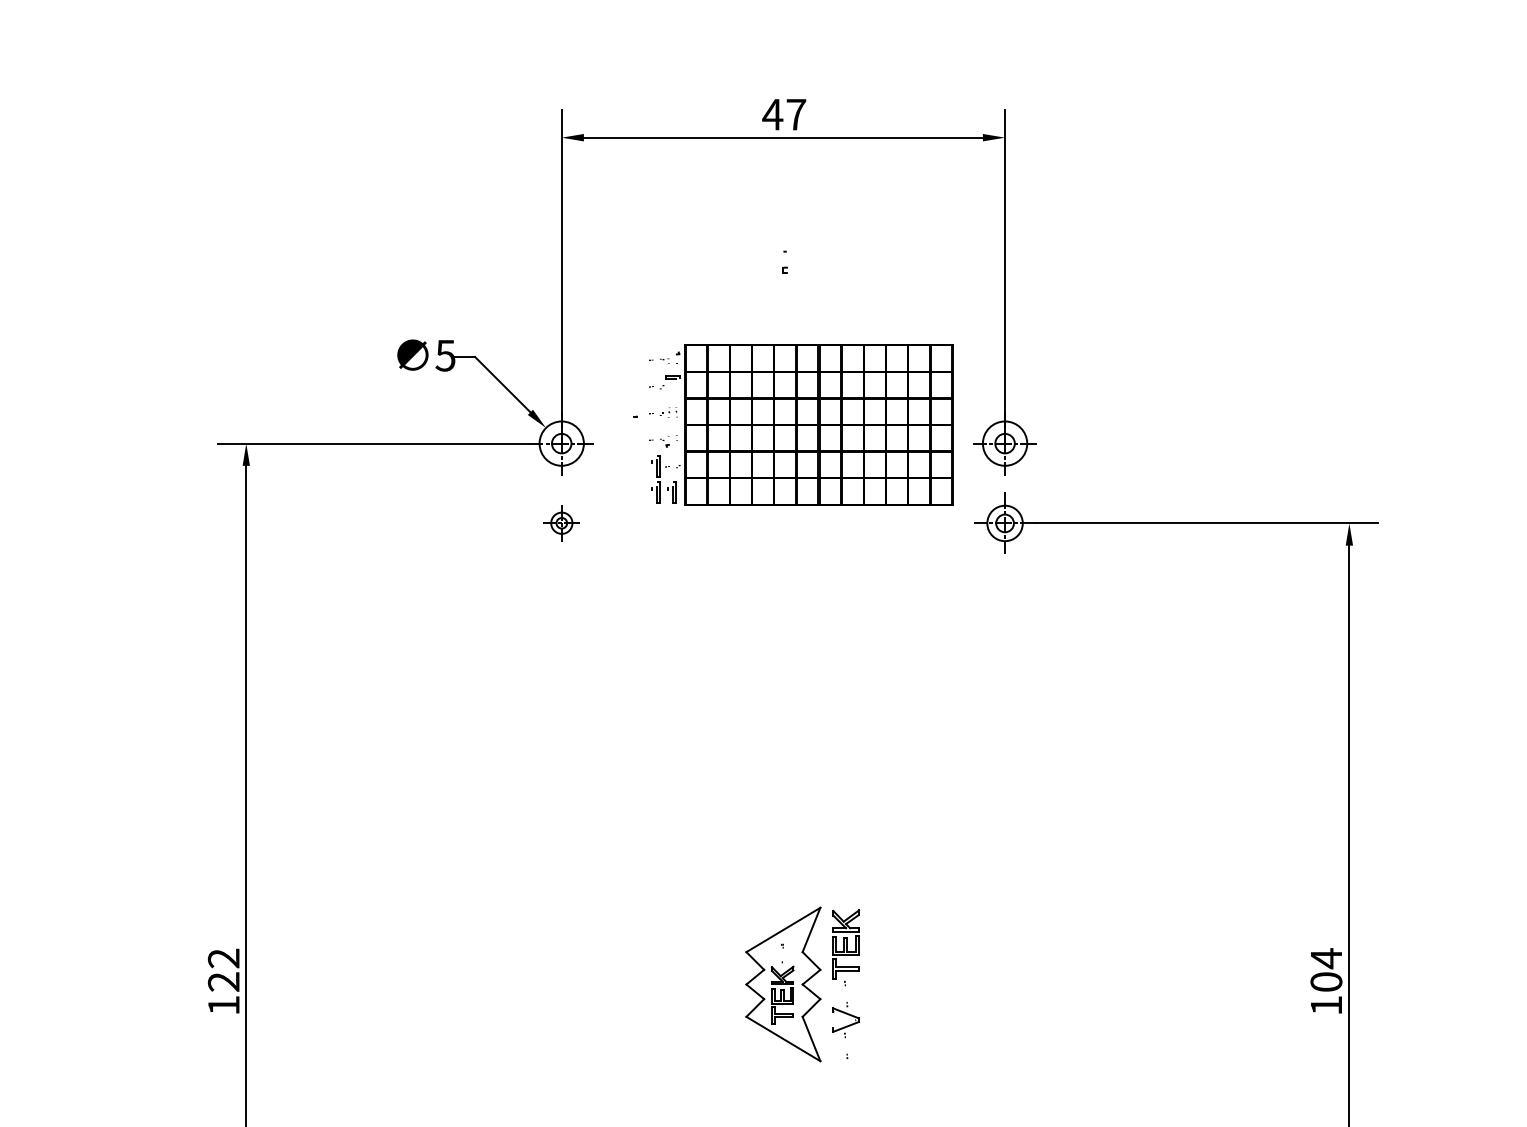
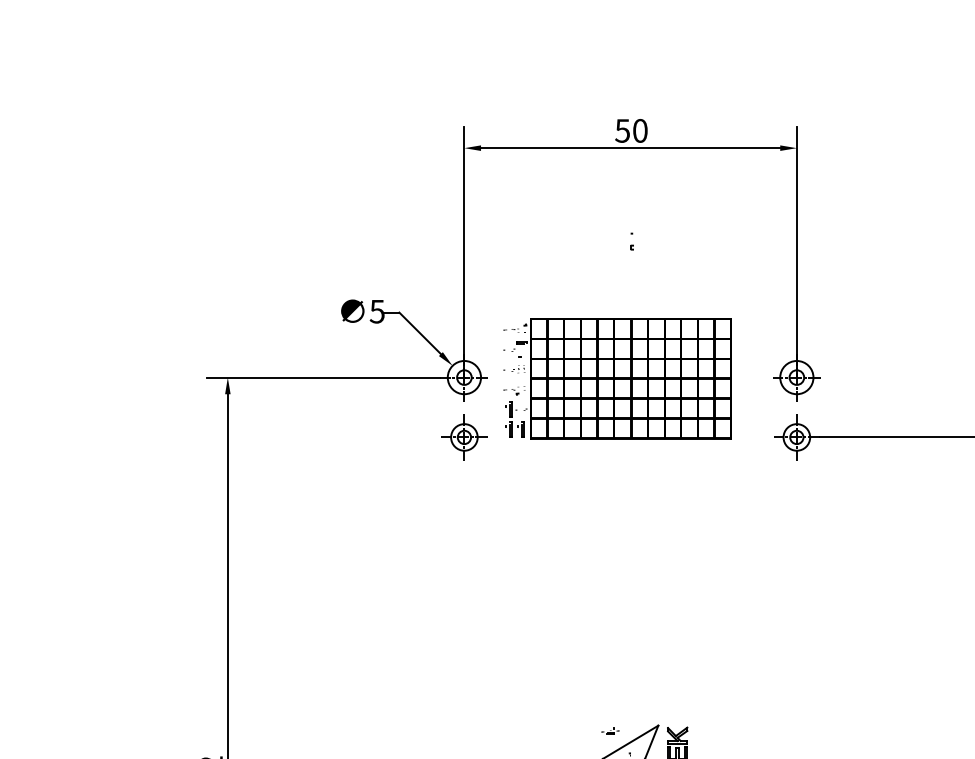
text: (784, 114) -> (631, 130), 47 -> 50
part: (801, 424) -> (617, 378), moved
part: (561, 522) -> (464, 436), size x1.67
part: (756, 914) -> (610, 730), added

